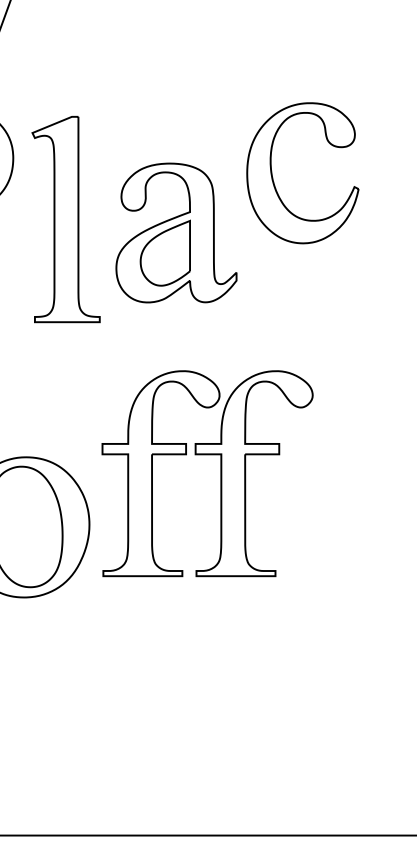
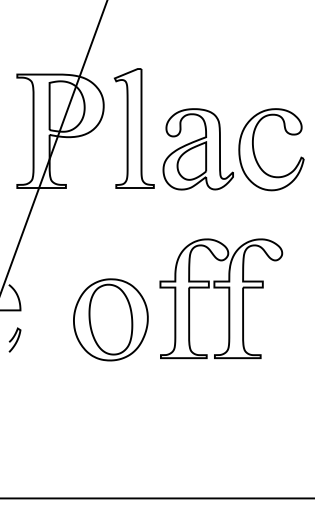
part: (275, 181) -> (255, 154), moved
part: (64, 219) -> (133, 128), moved
part: (219, 473) -> (228, 298), moved

